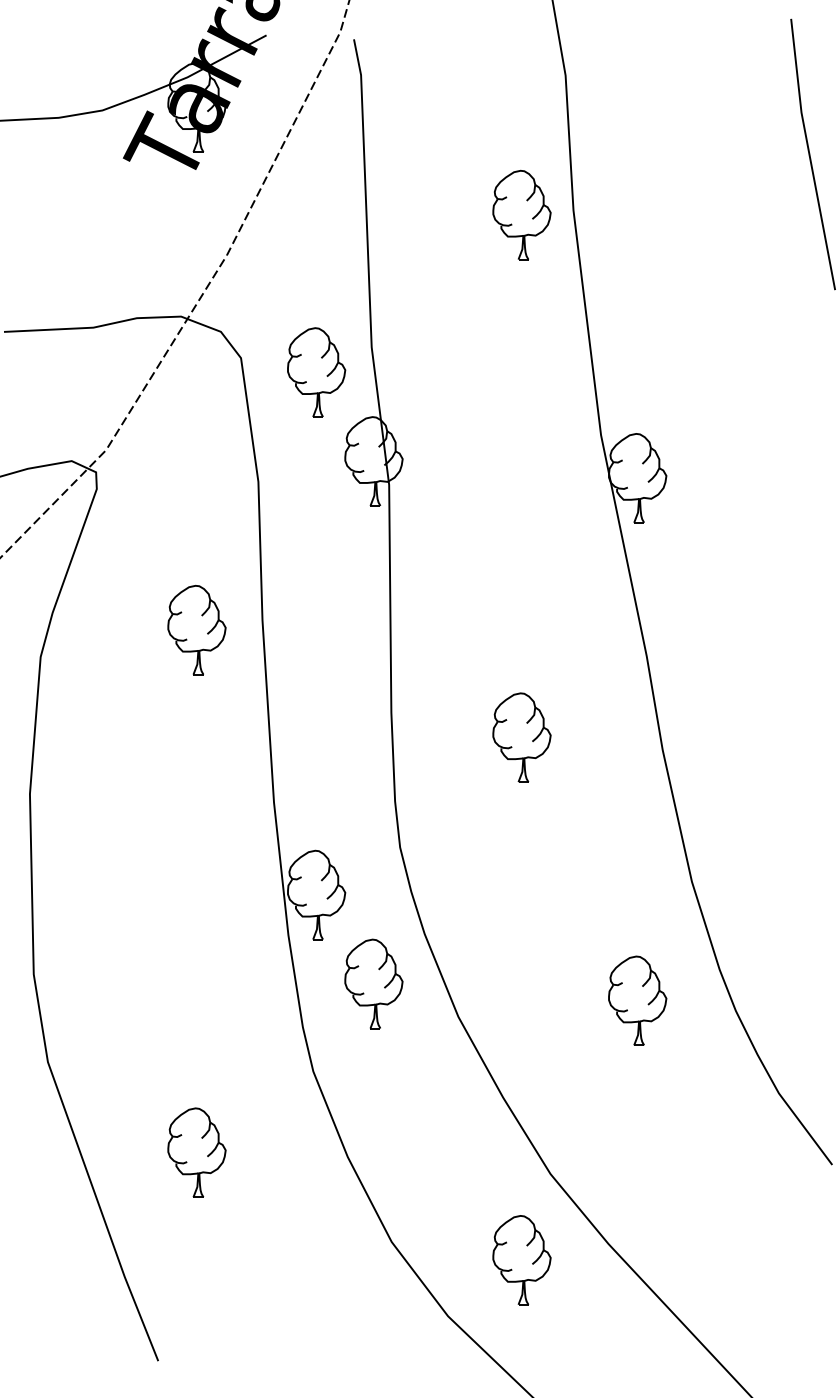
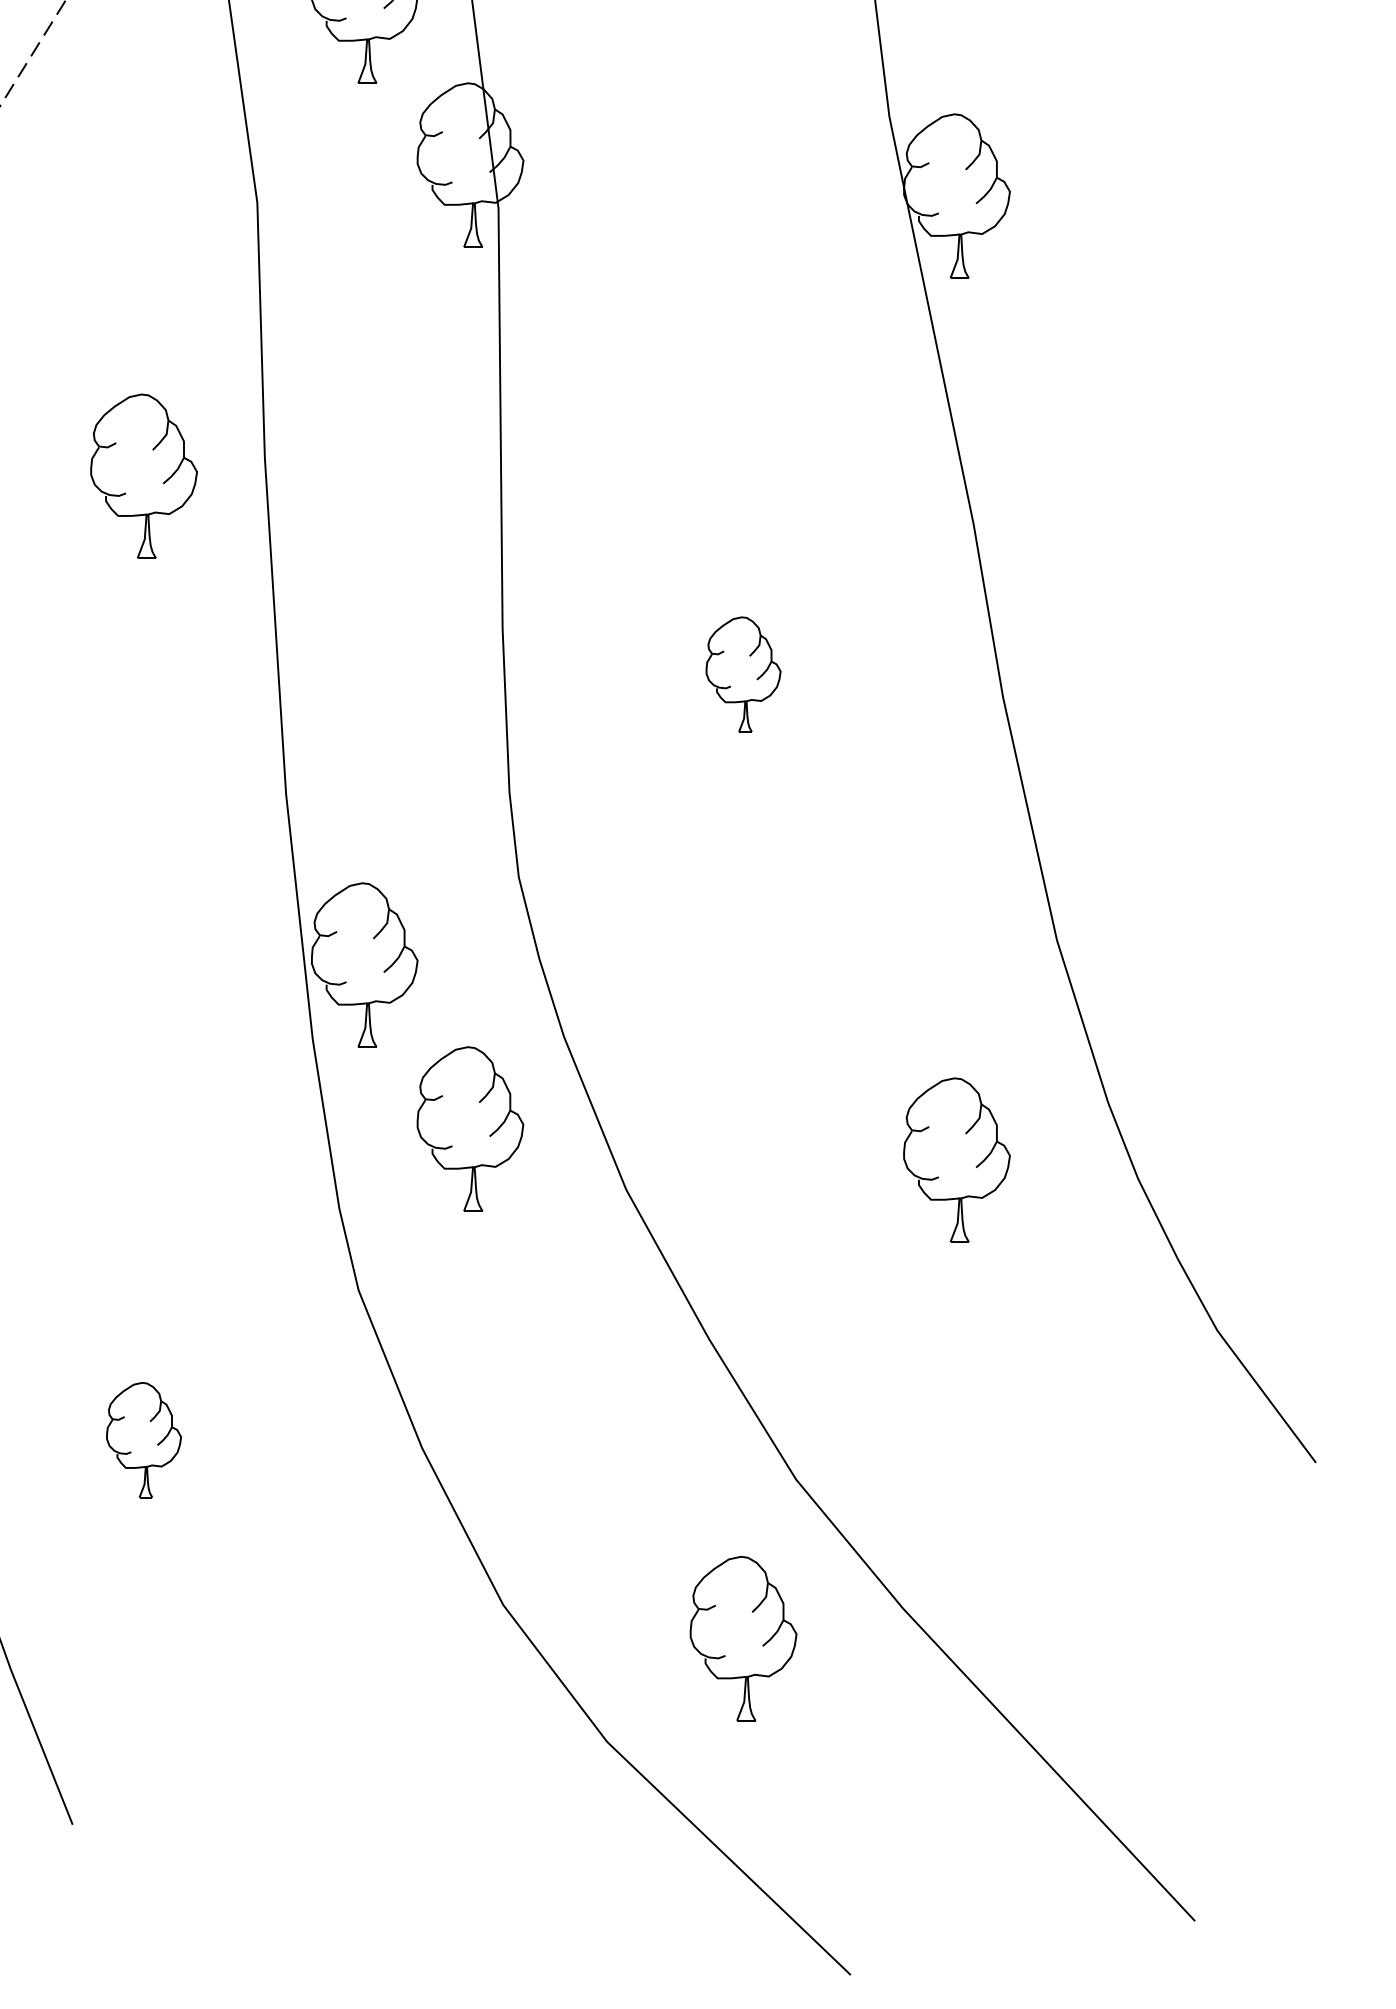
part: (521, 737) -> (742, 674), size x0.7
part: (196, 1152) -> (143, 1439), size x0.7

